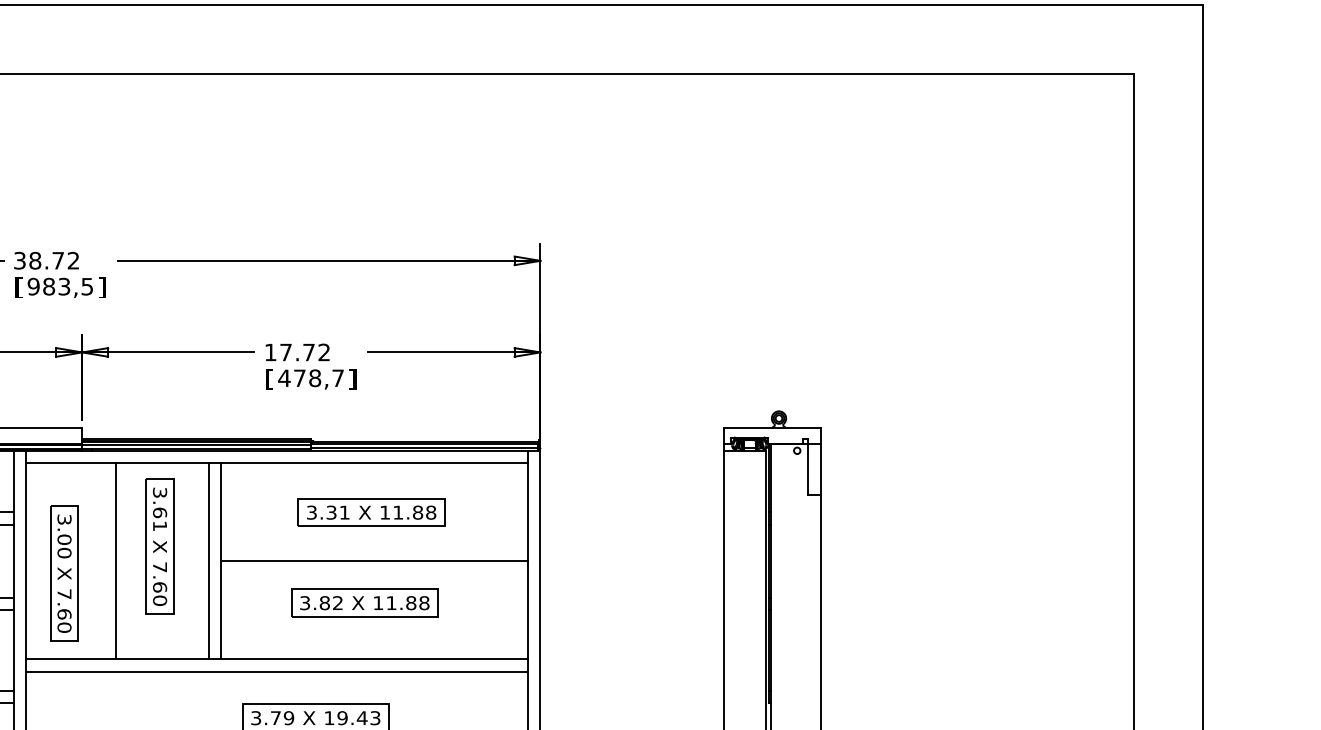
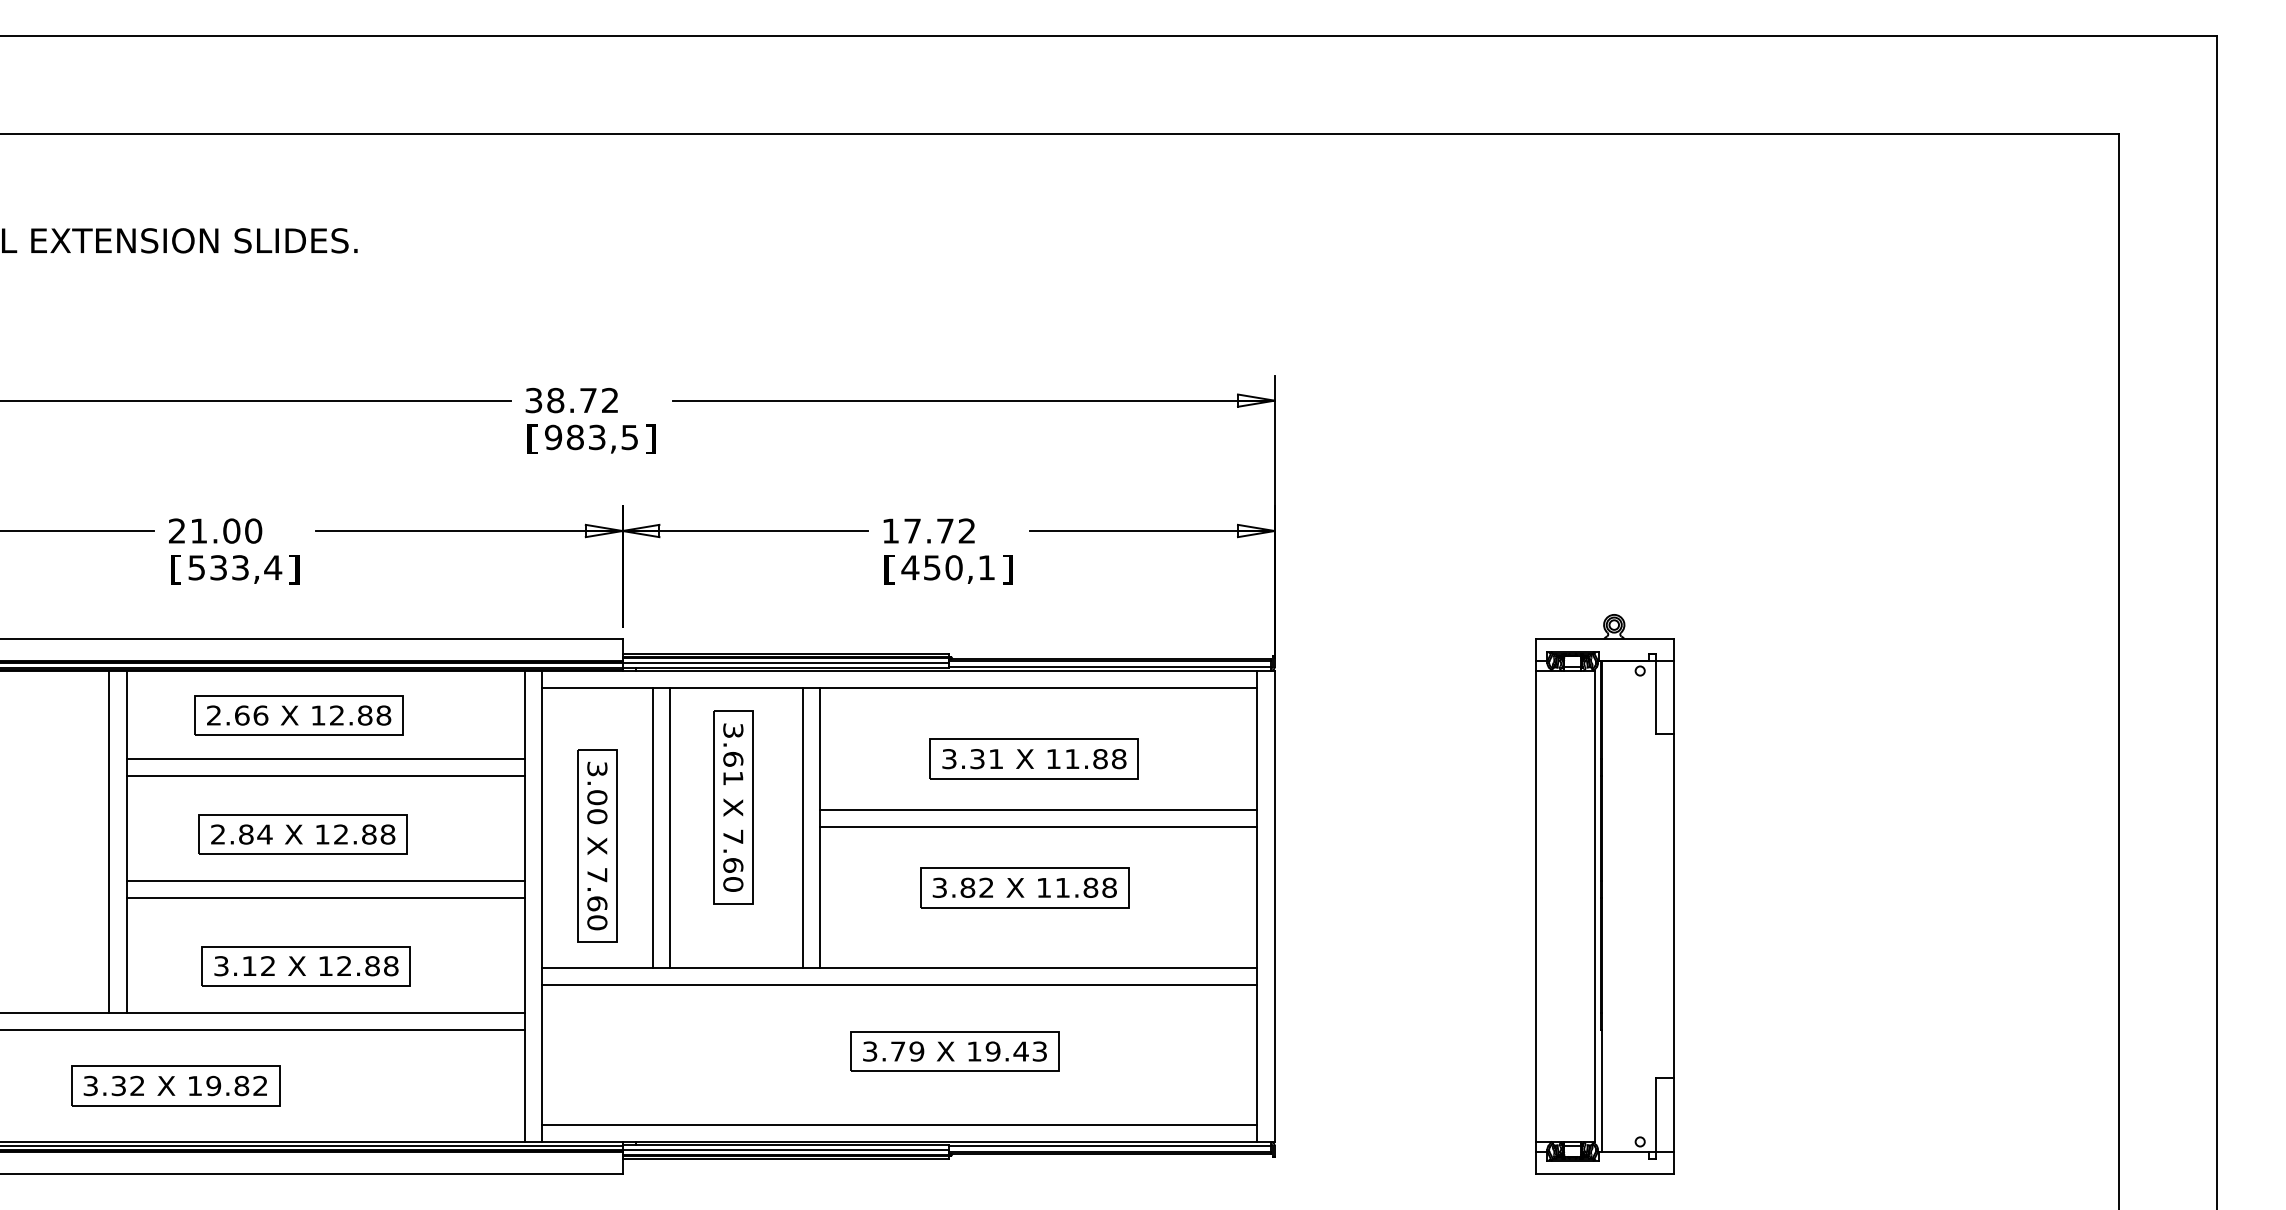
text: (318, 378) -> (959, 567), 478,7 -> 450,1
line: (374, 548) -> (1038, 810), added
line: (103, 560) -> (652, 827), added

